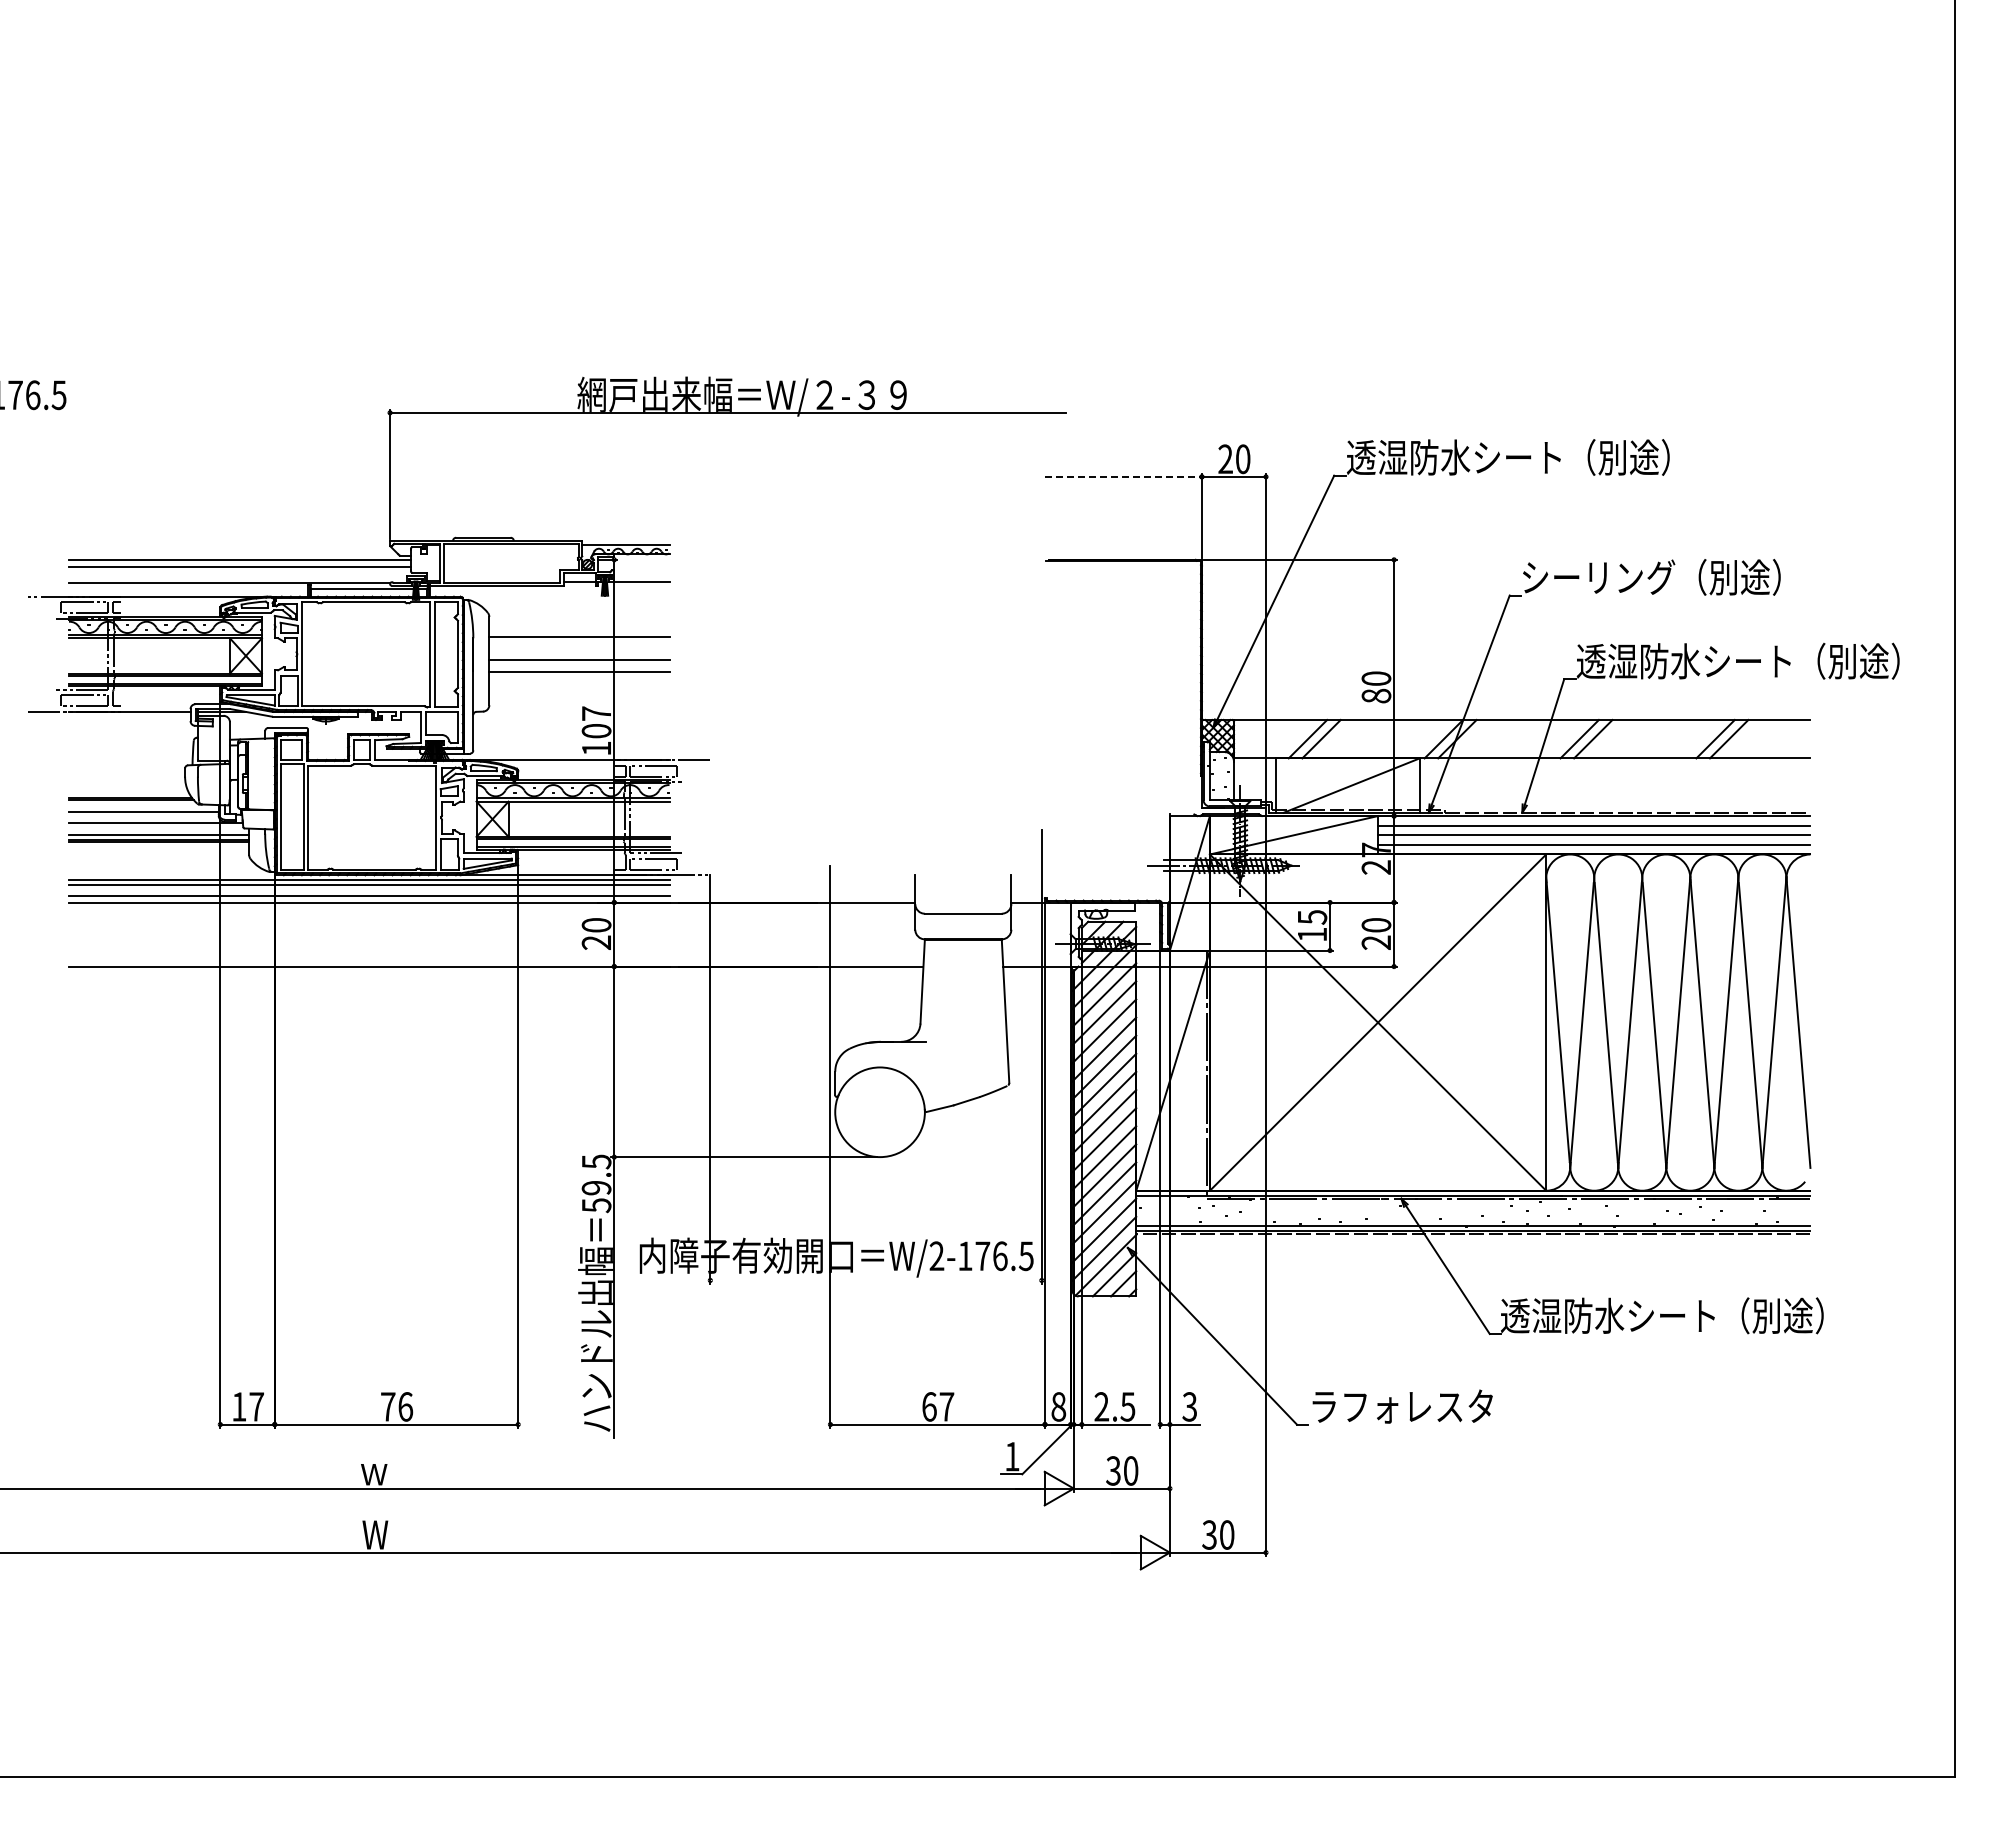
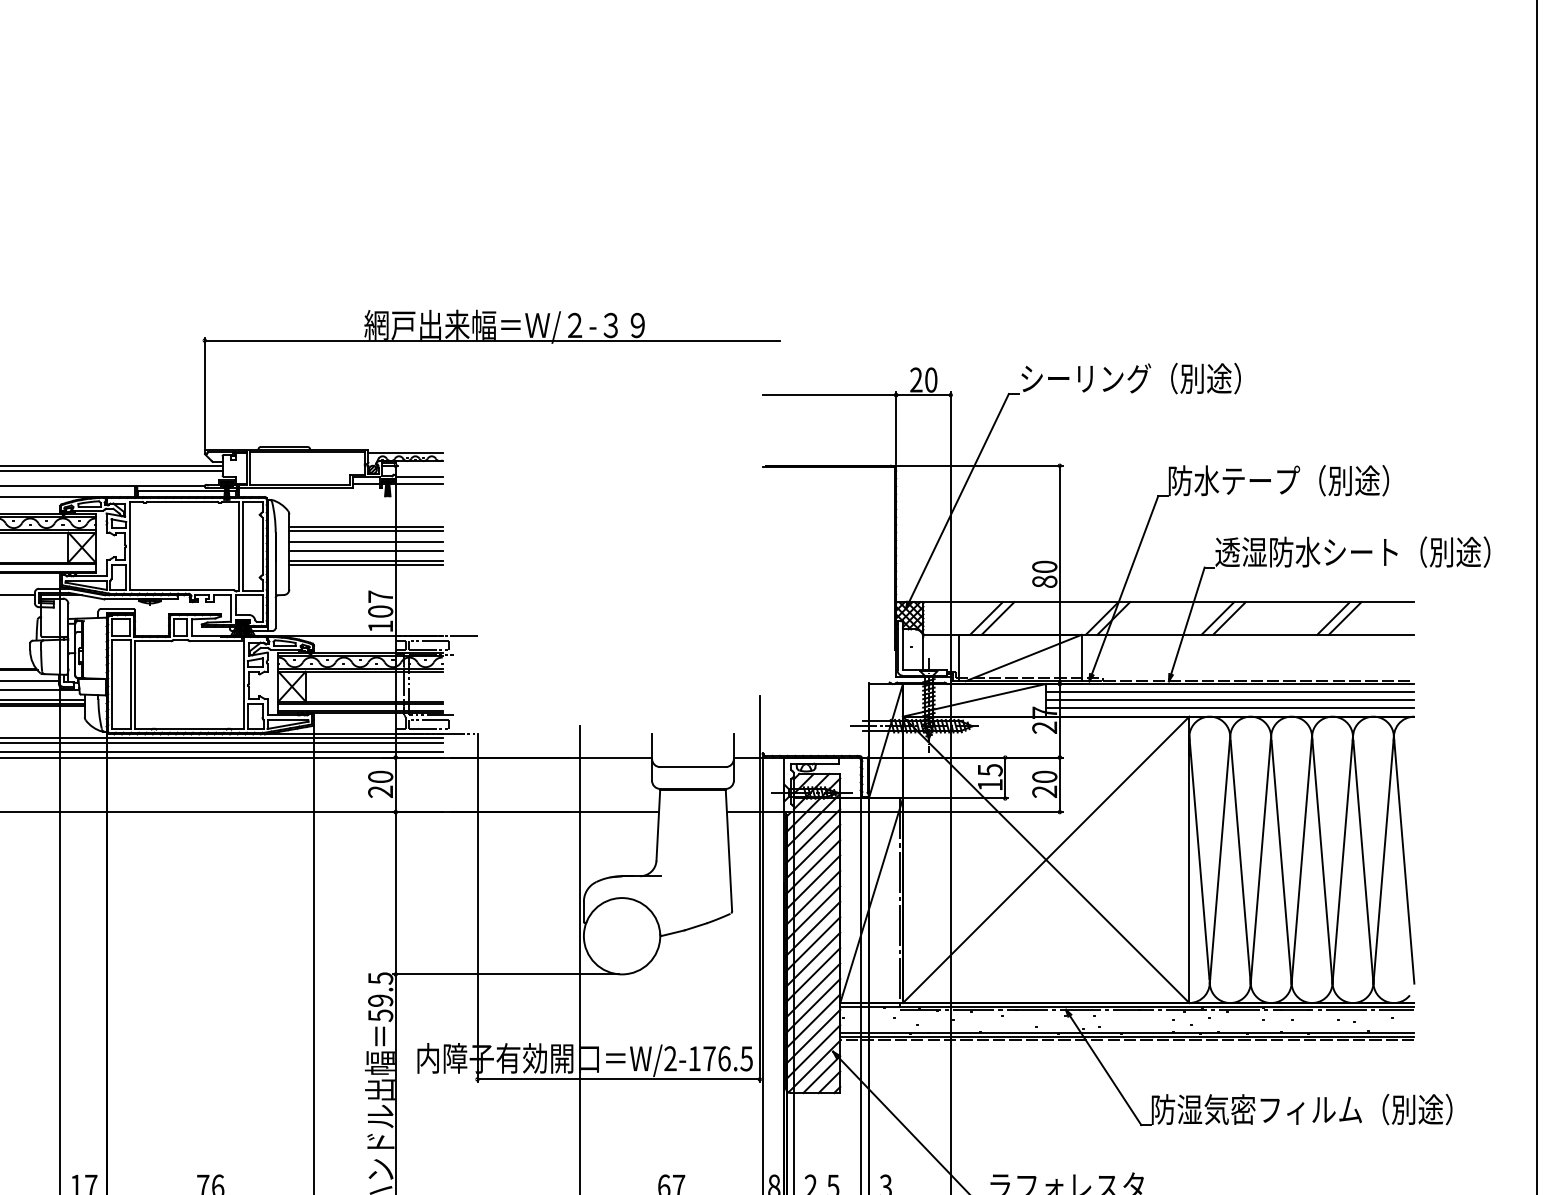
text: (1507, 457) -> (1156, 378), 透湿防水シート（別途） -> シーリング（別途）
line: (1123, 476) -> (829, 394), dashed -> solid
line: (641, 573) -> (418, 477), added
text: (1599, 577) -> (1234, 480), シーリング（別途） -> 防水テープ（別途）
line: (579, 631) -> (366, 526), added
line: (579, 648) -> (366, 541), added
line: (579, 676) -> (366, 565), added
line: (875, 1280) -> (618, 1079), added
text: (1677, 1315) -> (1301, 1109), 透湿防水シート（別途） -> 防湿気密フィルム（別途）

